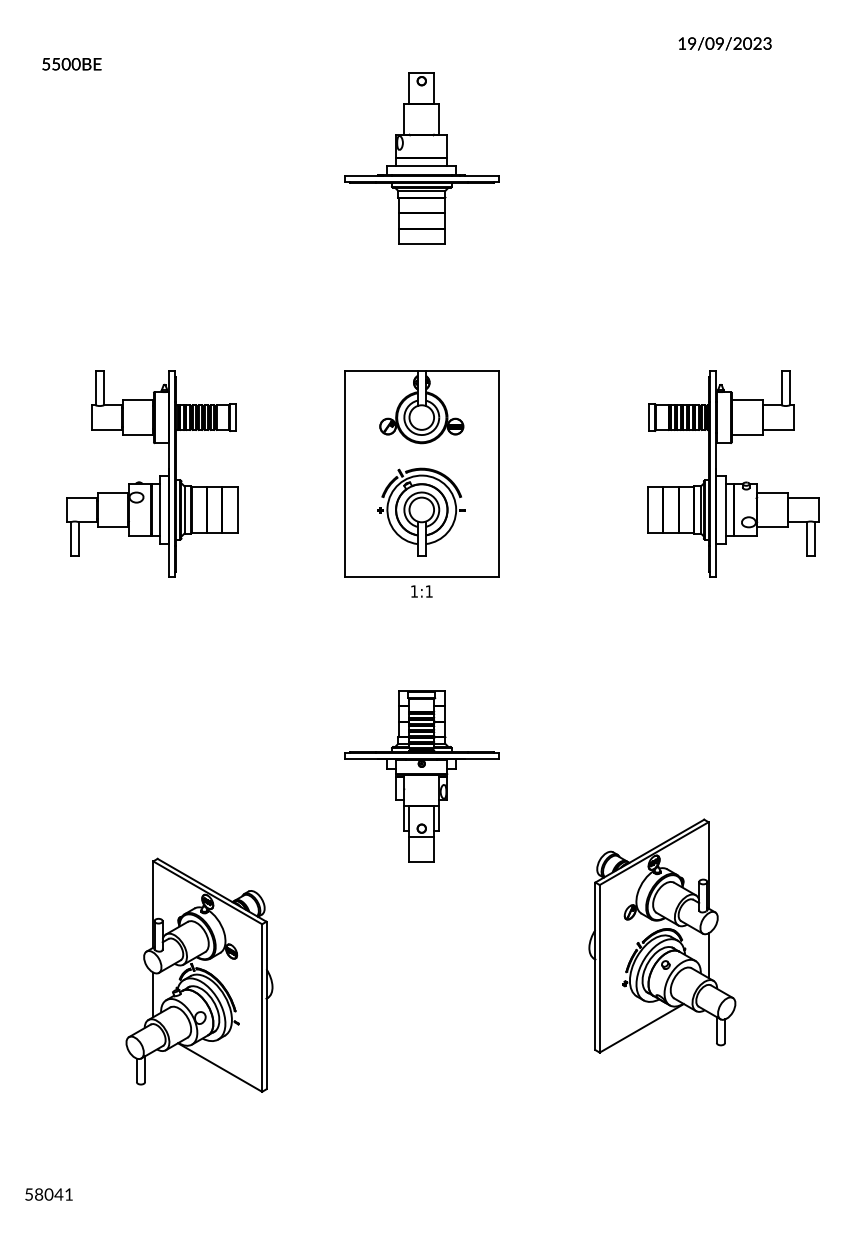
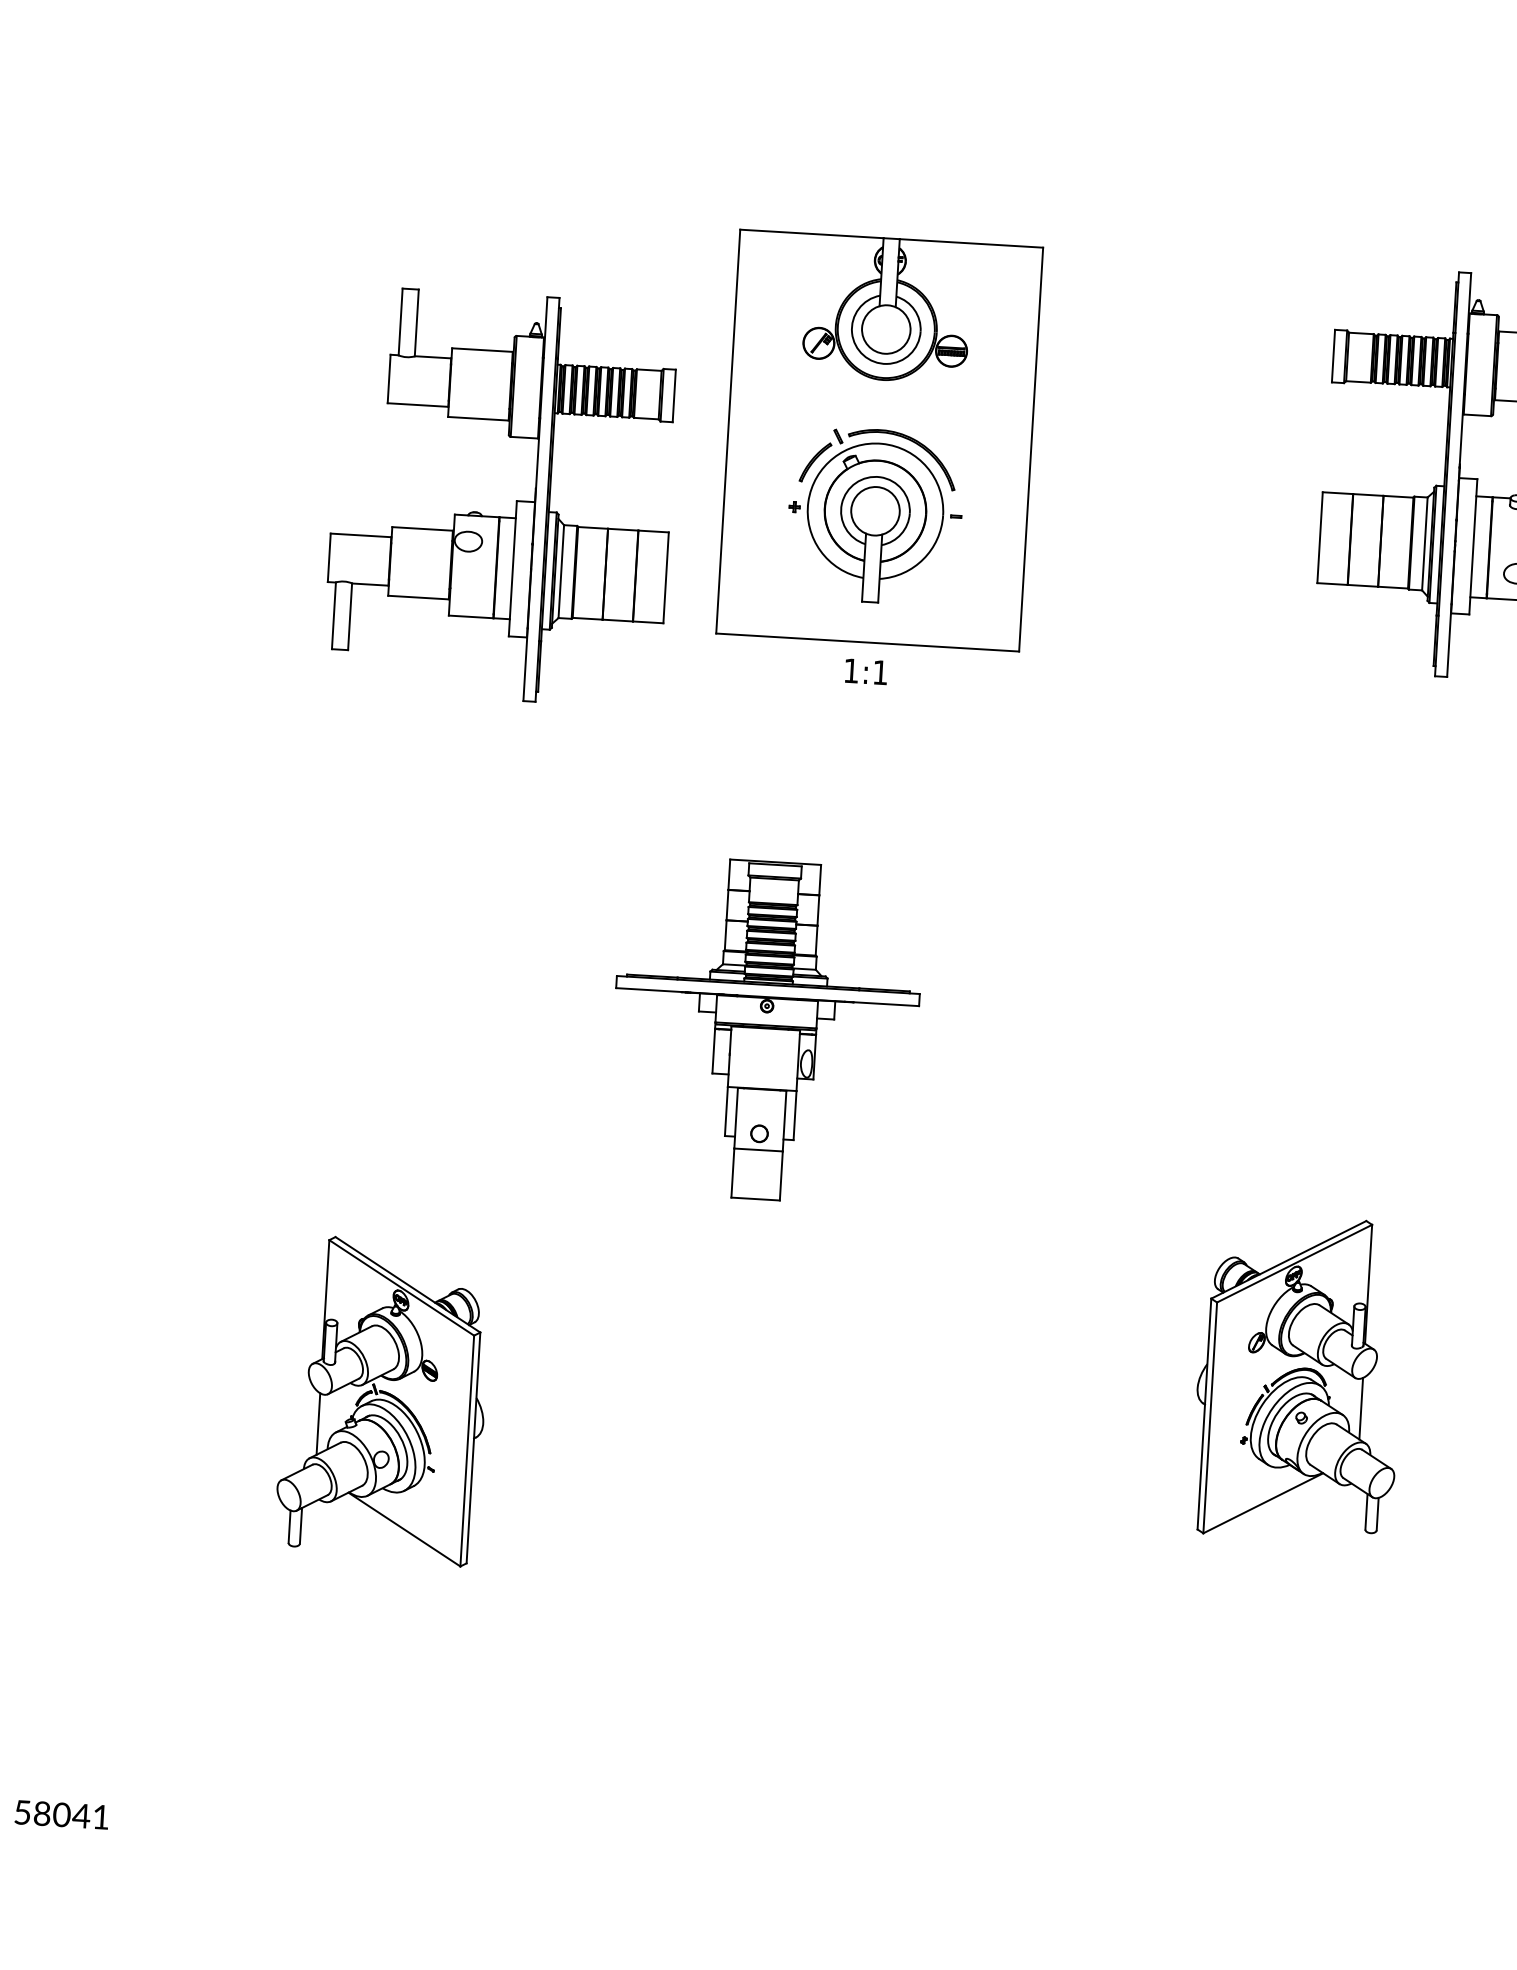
part: (159, 475) -> (516, 500), moved
part: (421, 776) -> (765, 1031), moved
part: (662, 935) -> (1299, 1376), size x0.7
part: (199, 974) -> (383, 1399), size x0.7

